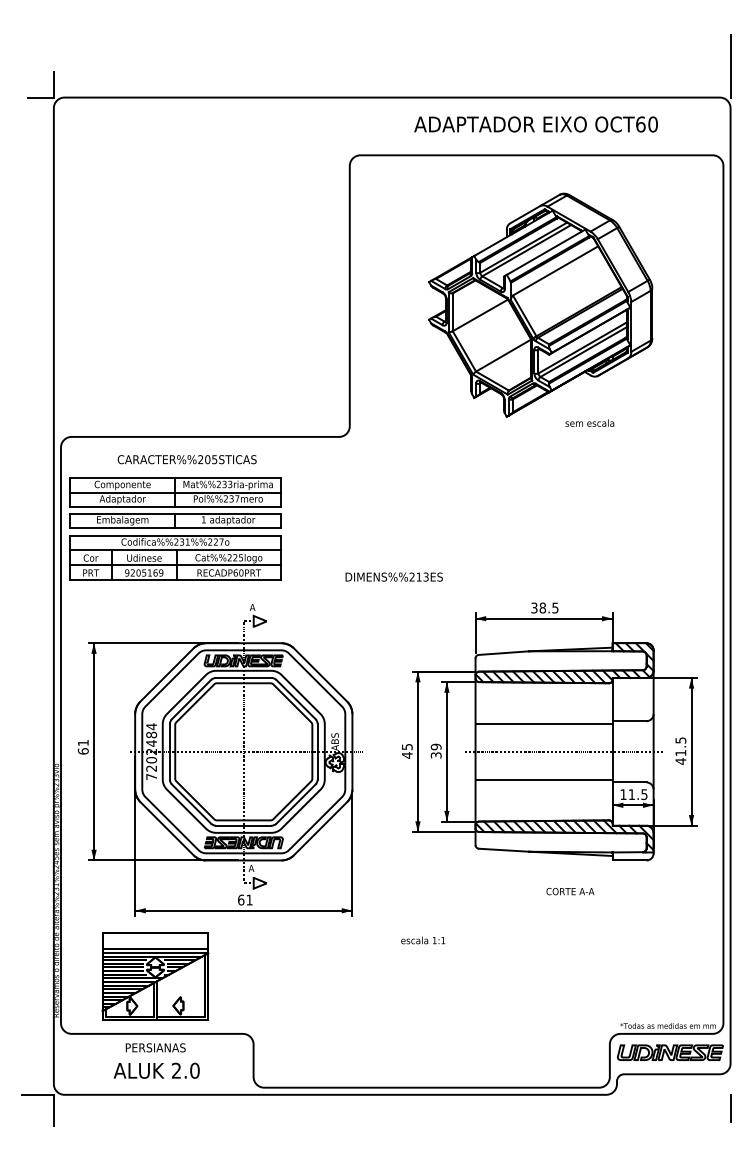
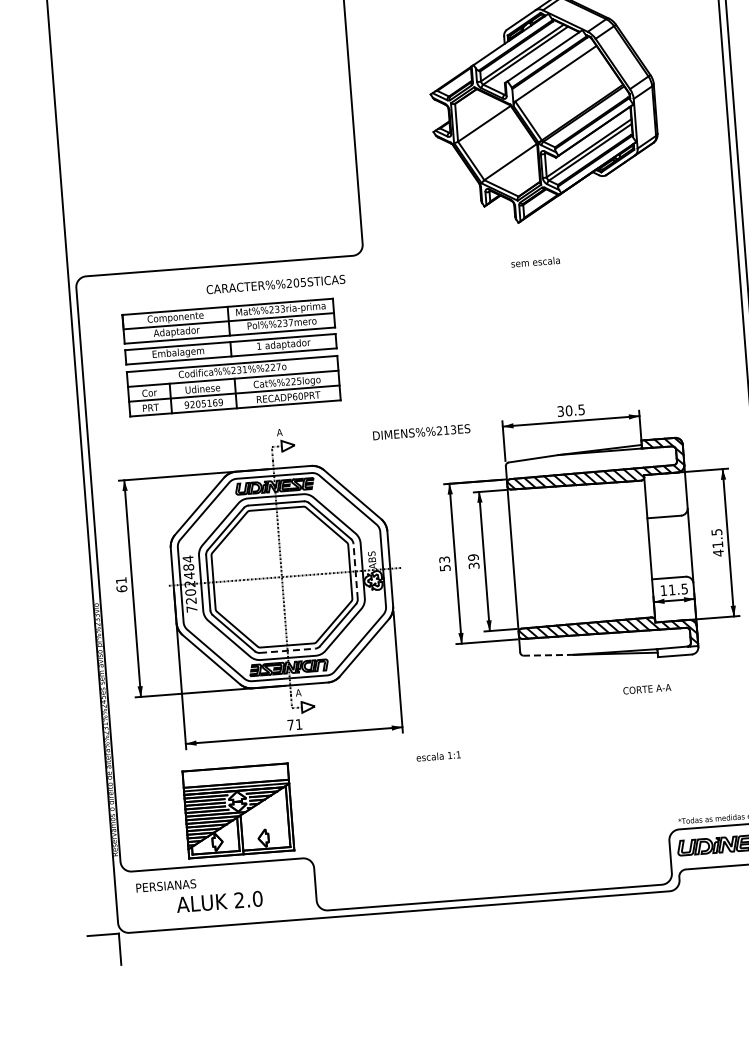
text: (589, 422) -> (535, 261), moved
text: (186, 459) -> (275, 284), moved
part: (175, 528) -> (231, 356), moved
text: (393, 576) -> (420, 431), moved
text: (542, 607) -> (568, 410), 38.5 -> 30.5
line: (543, 723) -> (578, 525), removed
line: (317, 751) -> (355, 571), solid -> dashed
text: (406, 751) -> (444, 564), 45 -> 53
line: (565, 751) -> (602, 552), removed
line: (543, 779) -> (582, 581), removed
line: (243, 825) -> (287, 650), solid -> dashed
line: (503, 850) -> (548, 655), solid -> dashed
text: (570, 891) -> (647, 689), moved
text: (241, 899) -> (290, 724), 61 -> 71
text: (423, 940) -> (438, 756), moved
part: (155, 976) -> (238, 810), moved
text: (155, 1047) -> (165, 885), moved

